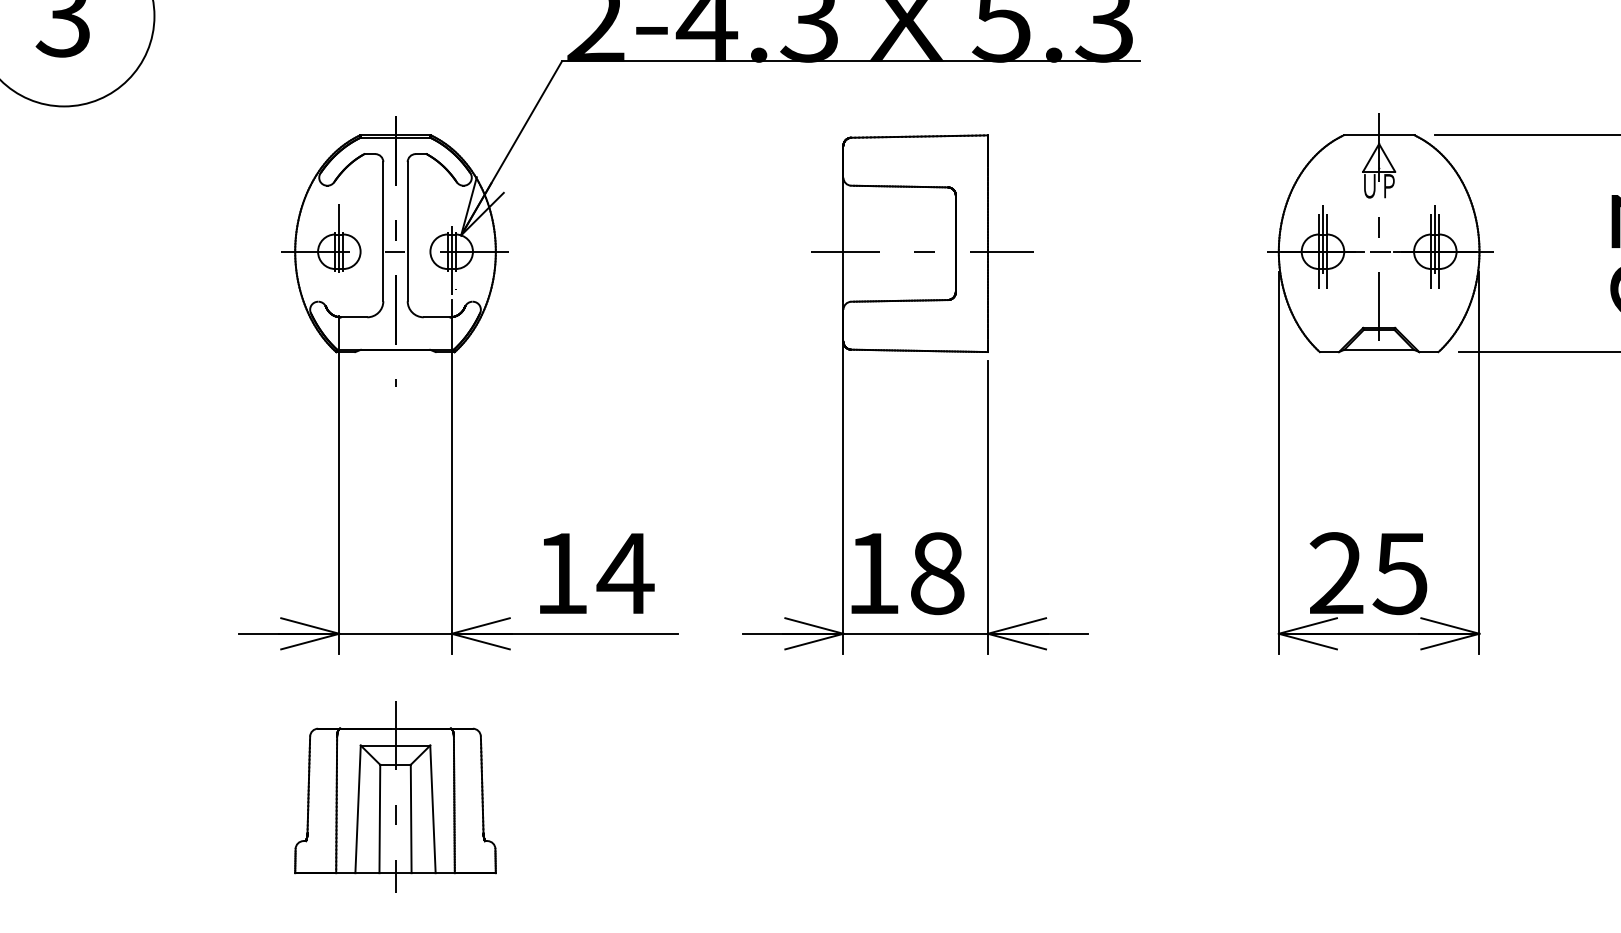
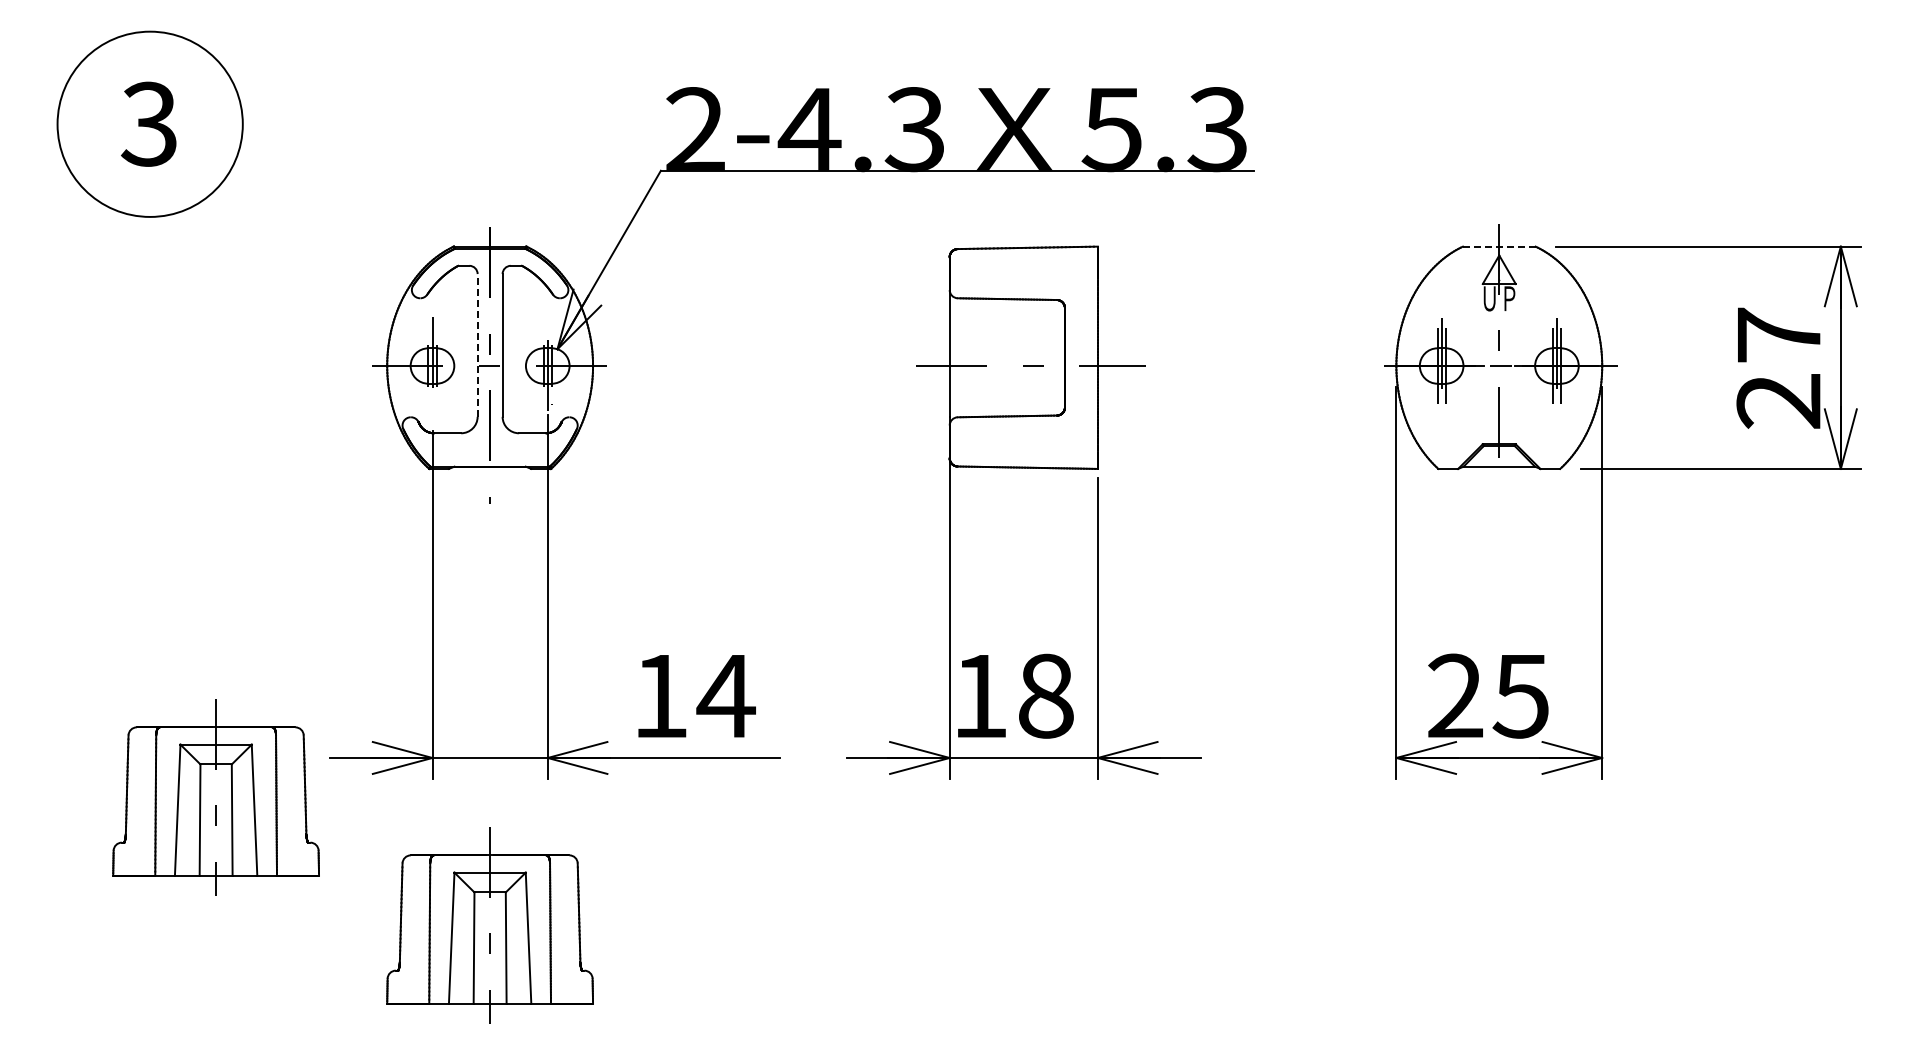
line: (1379, 135) -> (1499, 246), solid -> dashed
line: (383, 230) -> (477, 344), solid -> dashed
part: (127, 672) -> (215, 797), added

